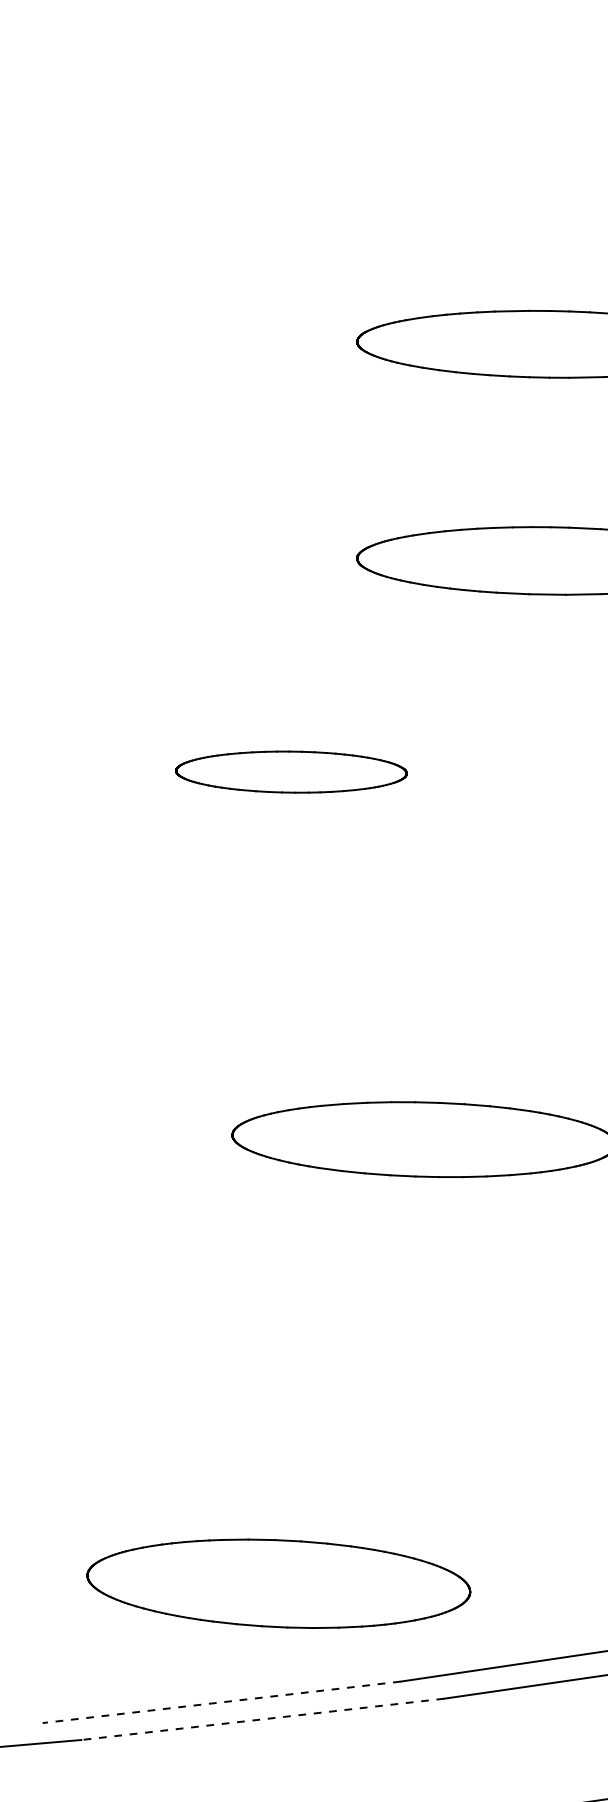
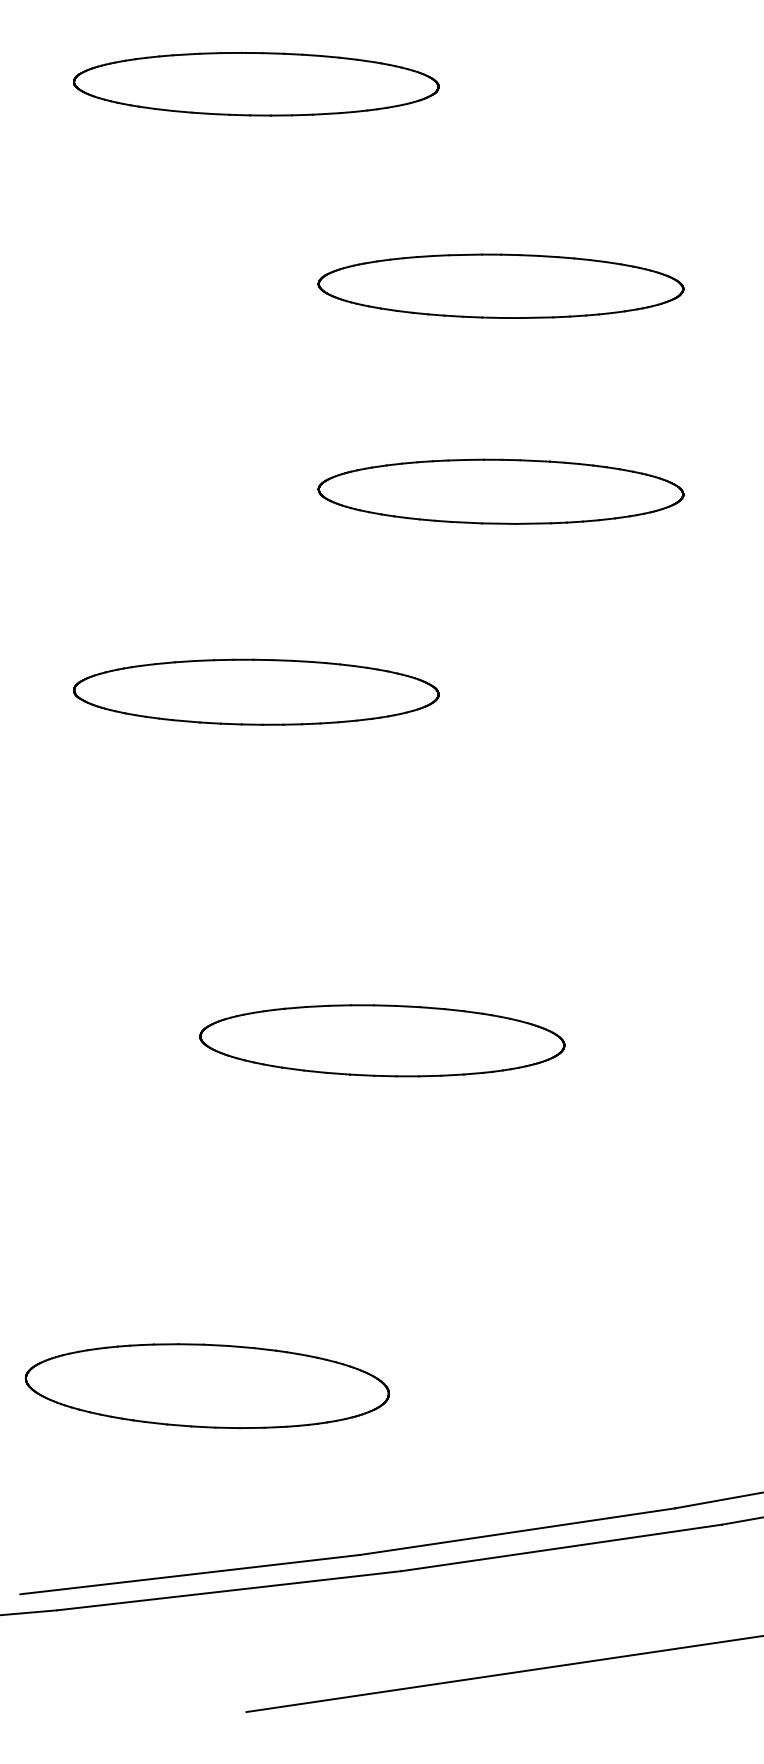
part: (291, 131) -> (256, 84), added
part: (291, 771) -> (256, 691), size x1.67
part: (277, 1584) -> (206, 1386), moved
line: (222, 1702) -> (190, 1574), dashed -> solid
line: (262, 1719) -> (228, 1590), dashed -> solid

